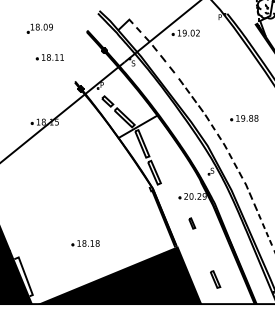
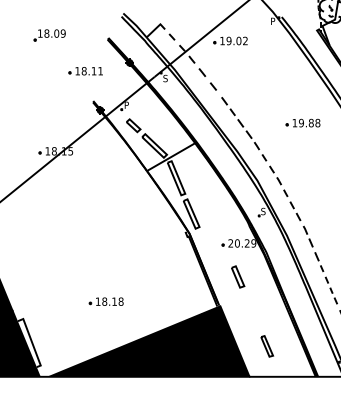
part: (49, 57) -> (84, 71), moved
part: (244, 118) -> (303, 123), moved
part: (192, 223) -> (238, 276), size x1.67

